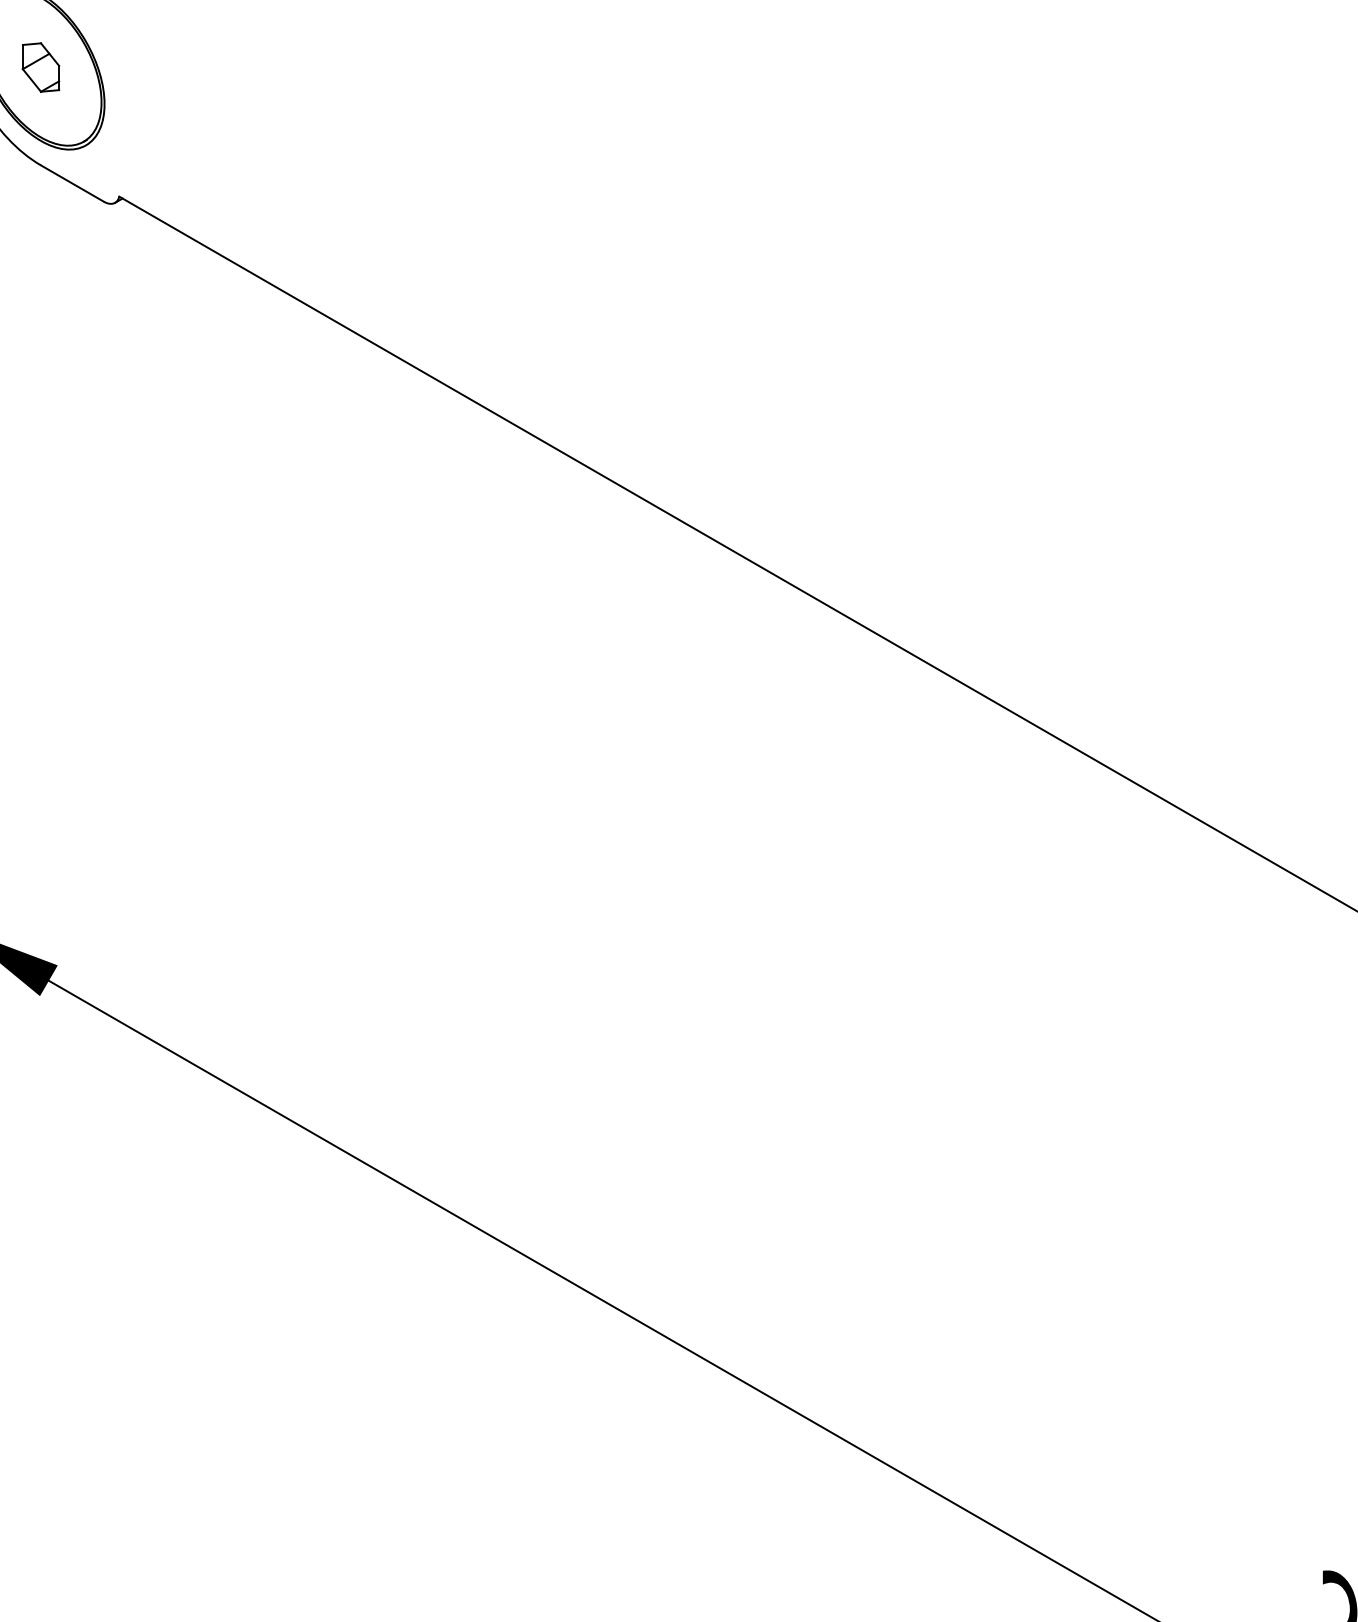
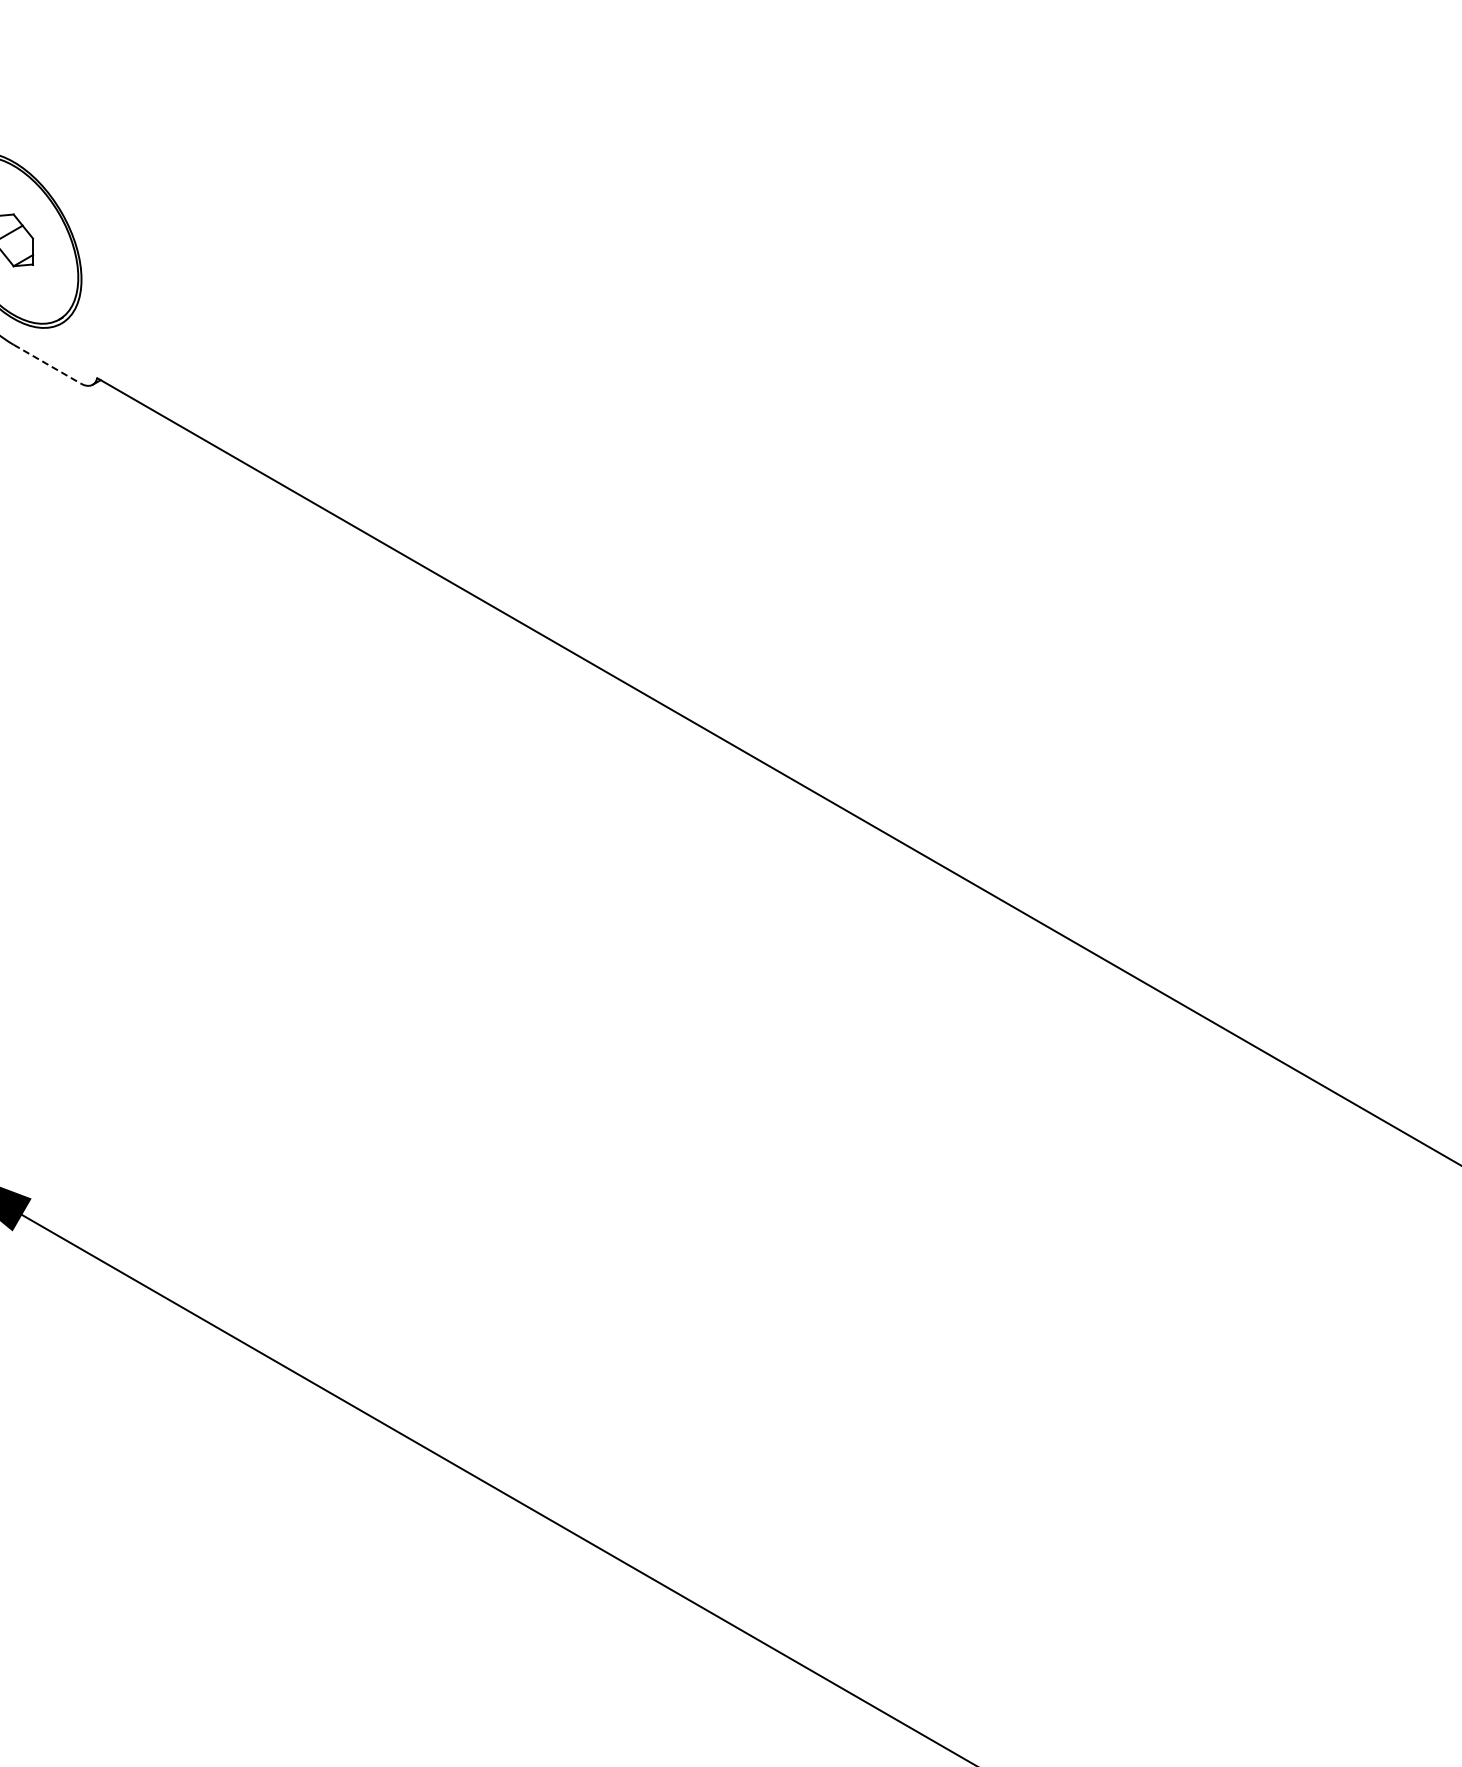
line: (72, 183) -> (47, 364), solid -> dashed

